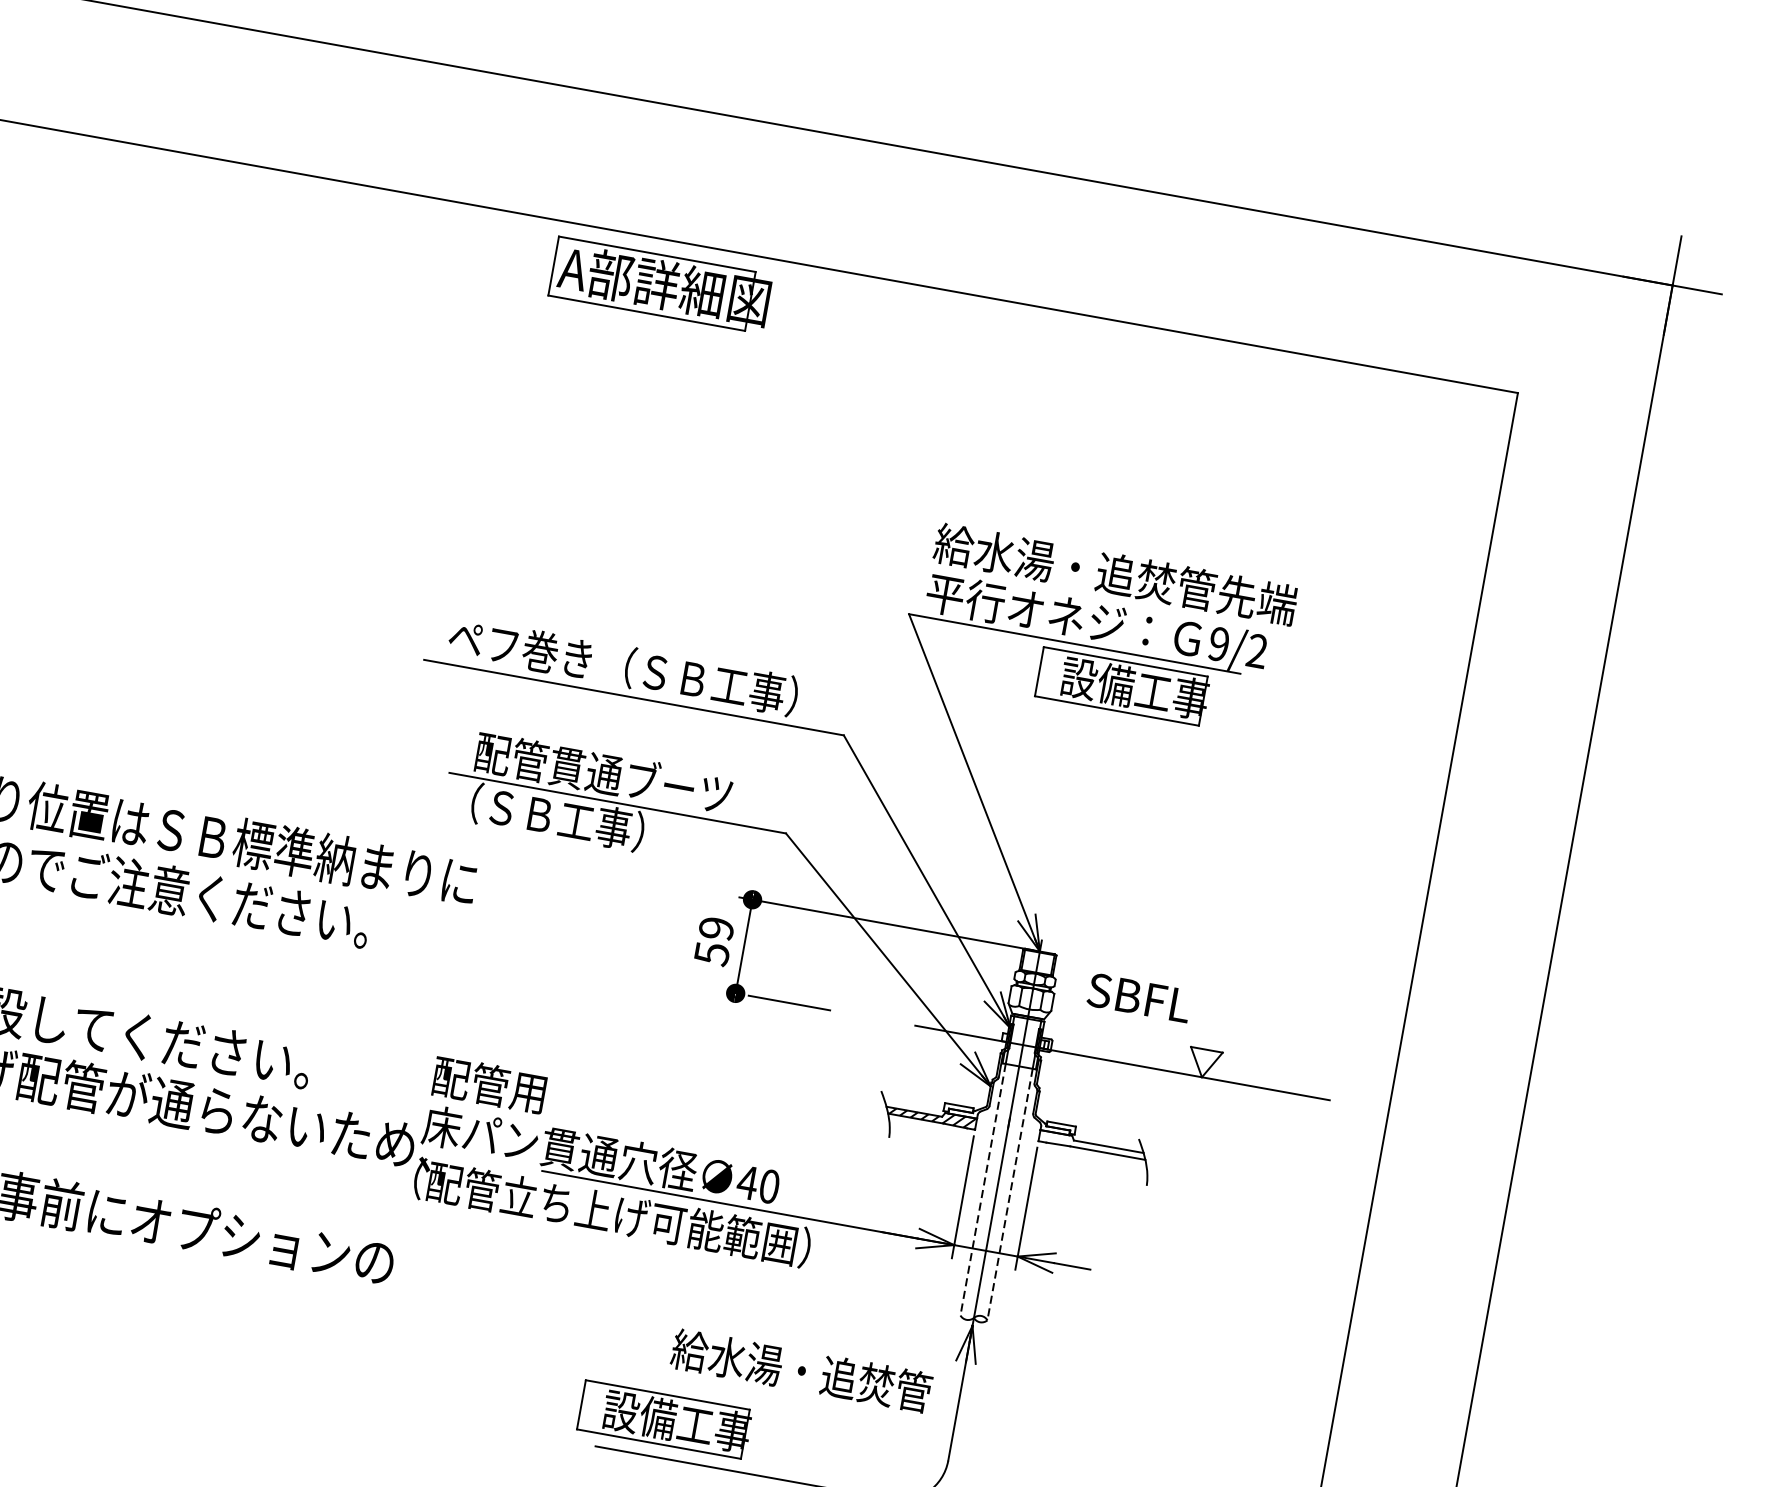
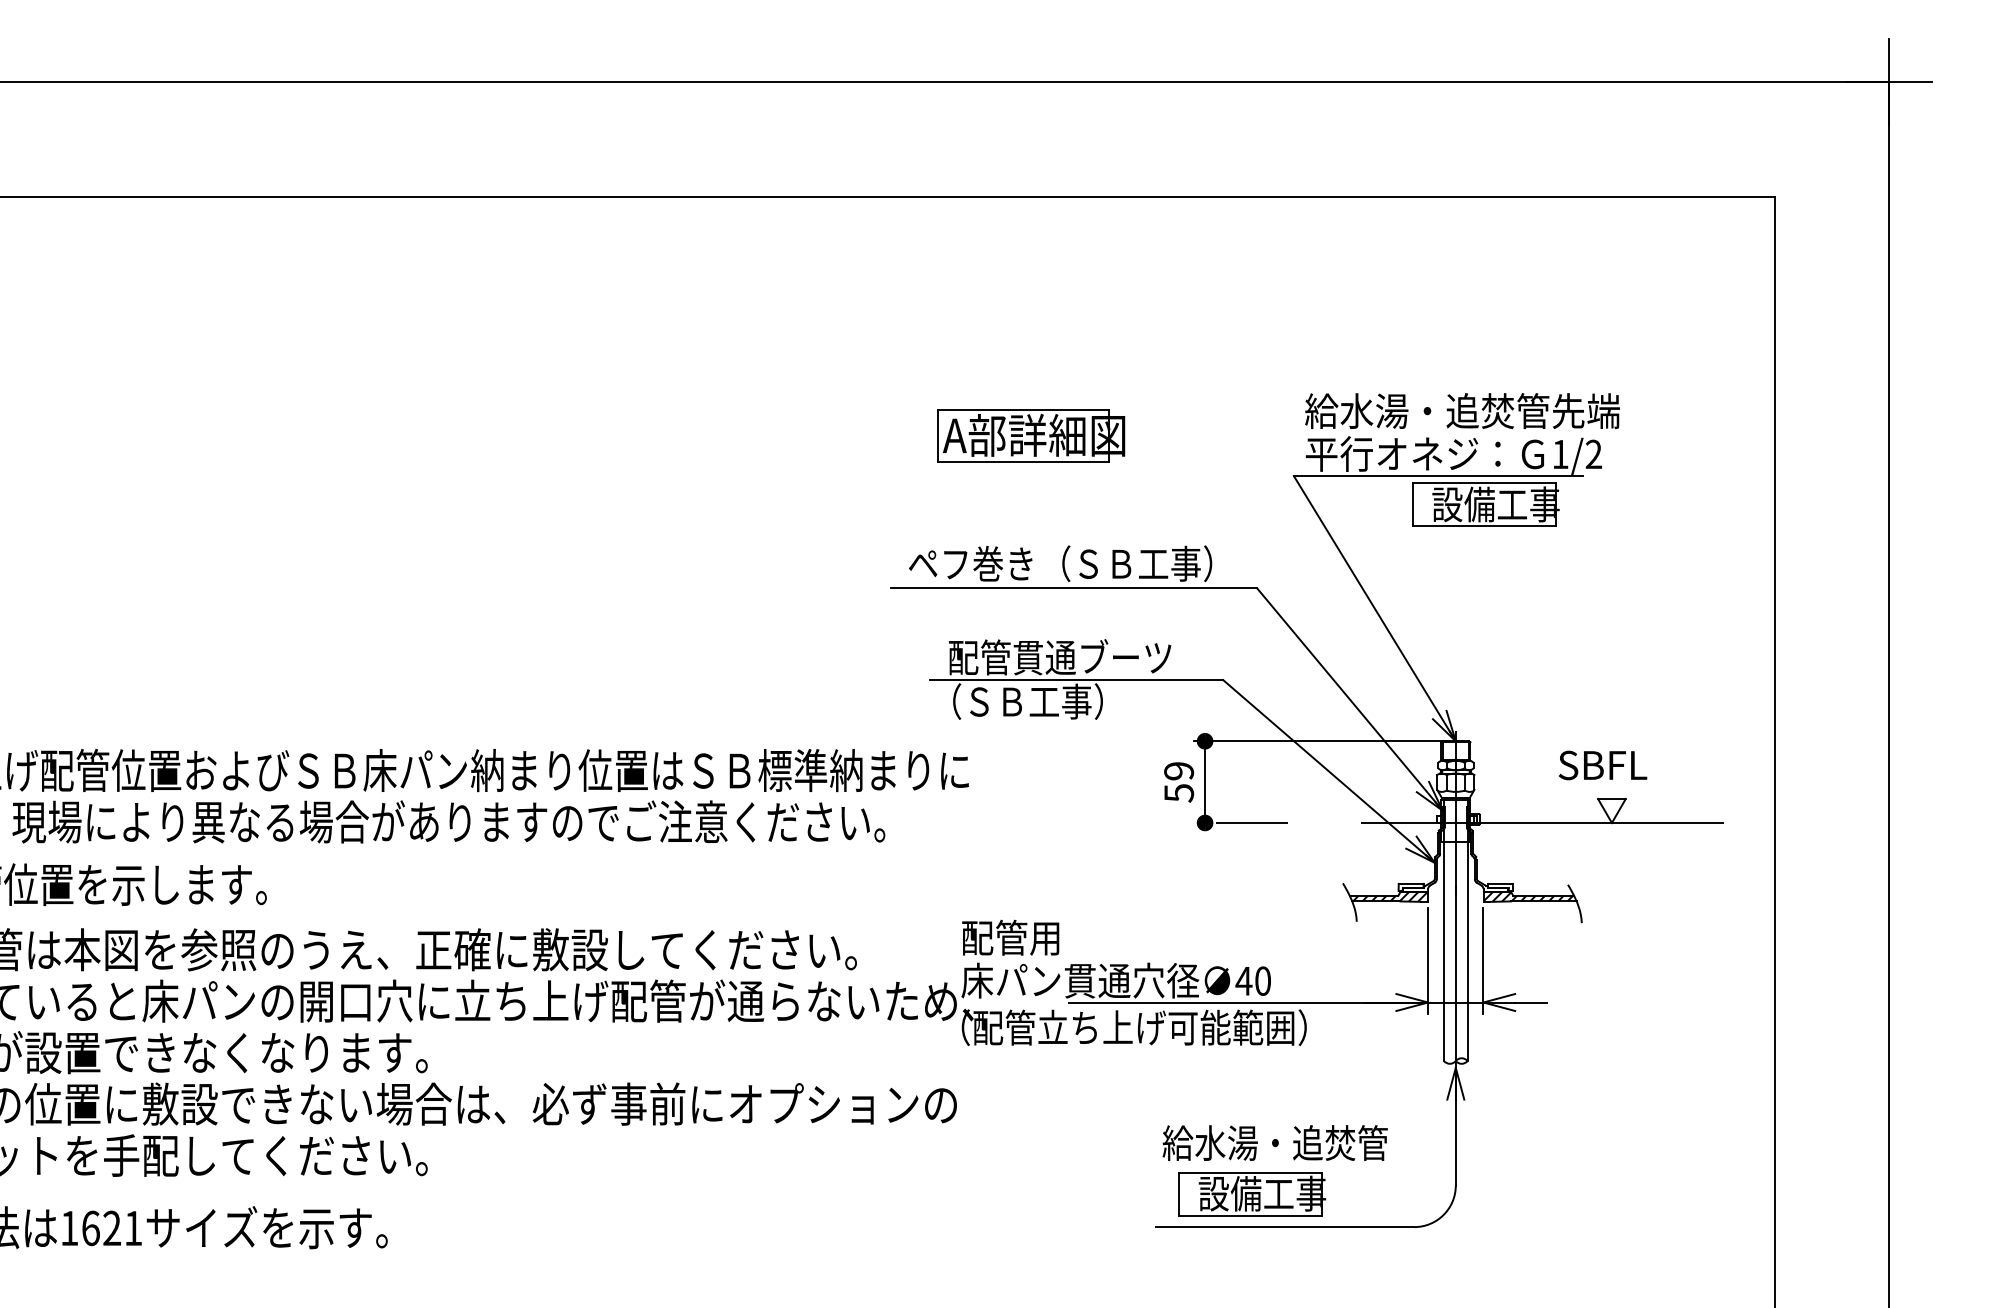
part: (661, 284) -> (1031, 435), moved
text: (1219, 644) -> (1560, 454), 9/2 -> 1/2
text: (1139, 998) -> (1603, 765), moved
hatch: (1091, 1144) -> (1528, 896), added
line: (983, 1190) -> (1444, 951), dashed -> solid
line: (1009, 1194) -> (1467, 951), dashed -> solid
text: (800, 1370) -> (1274, 1142), moved
part: (665, 1420) -> (1252, 1194), moved

